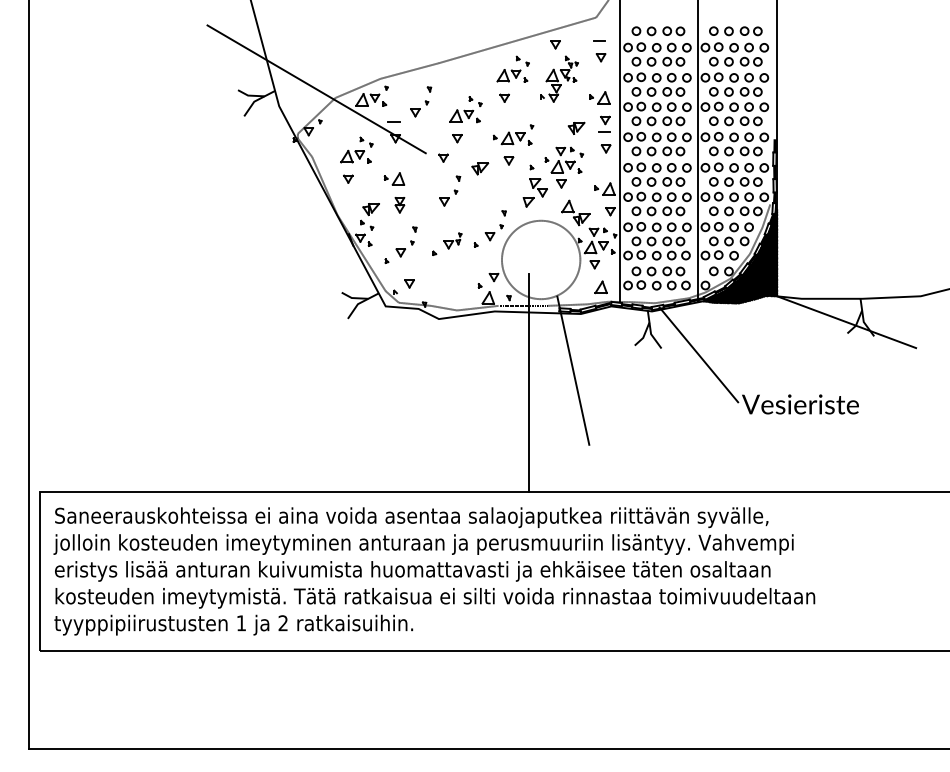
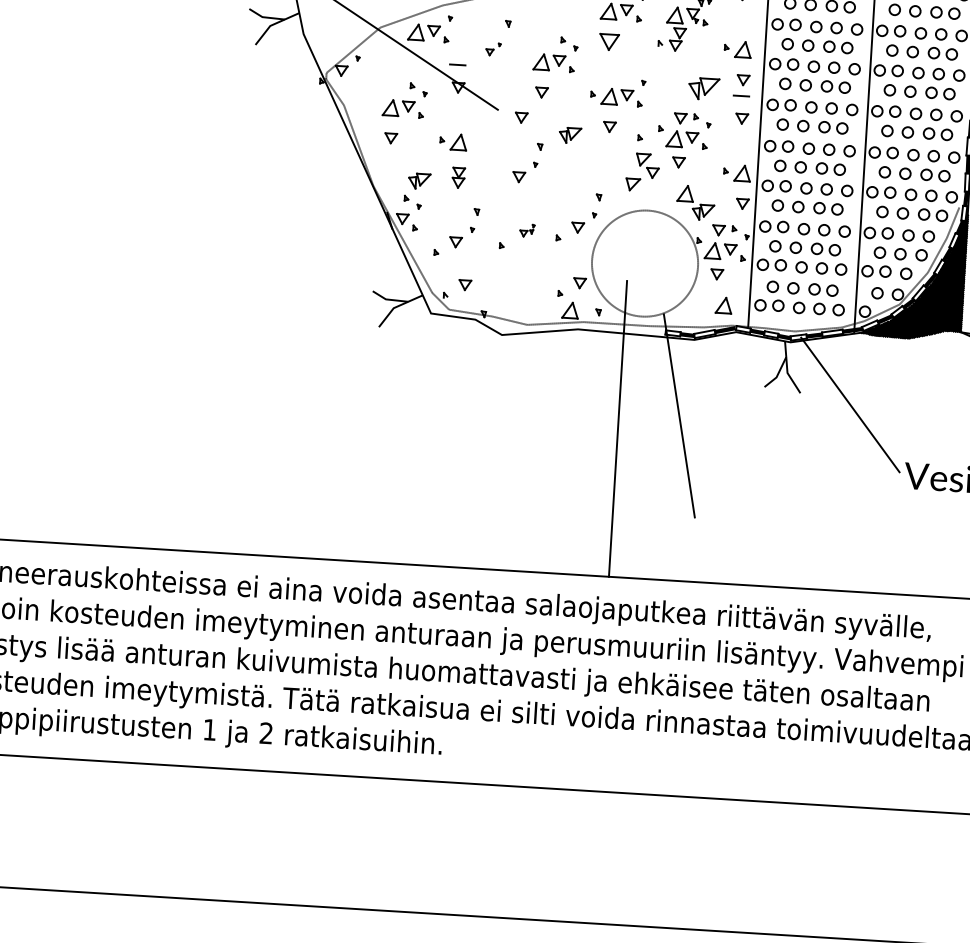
part: (504, 97) -> (608, 40), size x1.6
part: (419, 108) -> (493, 48), size x0.6
part: (576, 127) -> (703, 87), size x1.4
part: (452, 240) -> (526, 229), size x0.6

